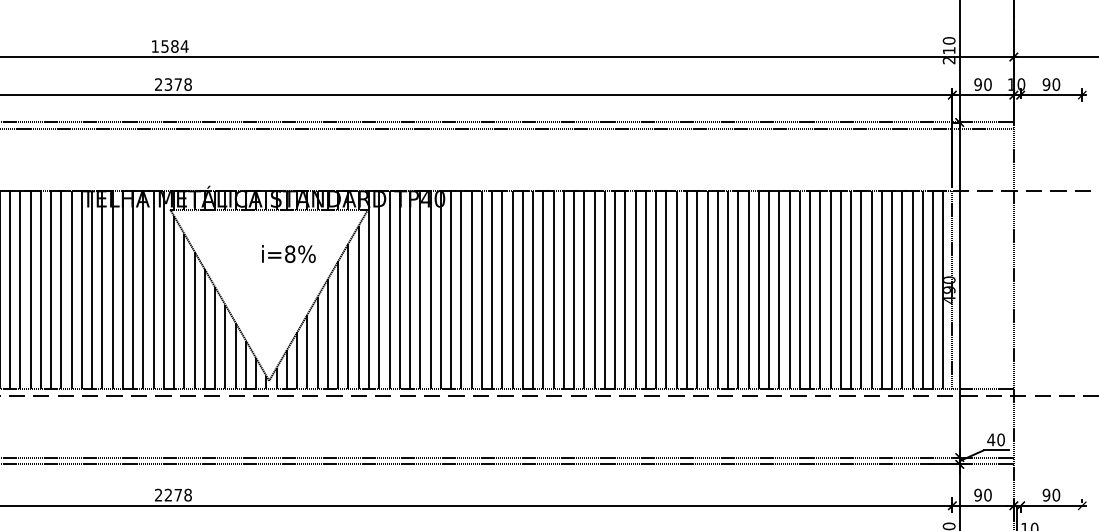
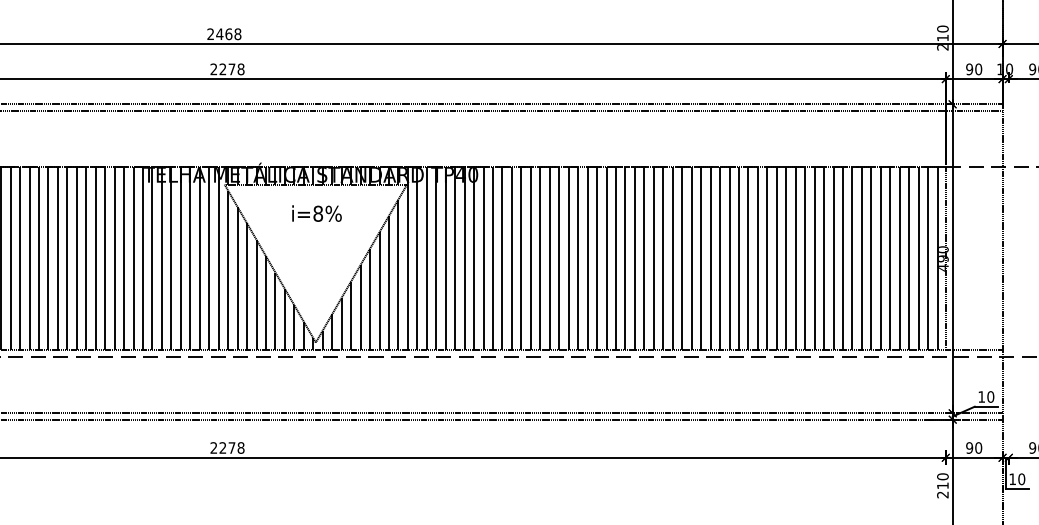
text: (170, 46) -> (224, 34), 1584 -> 2468
text: (167, 84) -> (222, 69), 2378 -> 2278
text: (288, 253) -> (316, 213), moved
text: (991, 439) -> (981, 396), 40 -> 10

